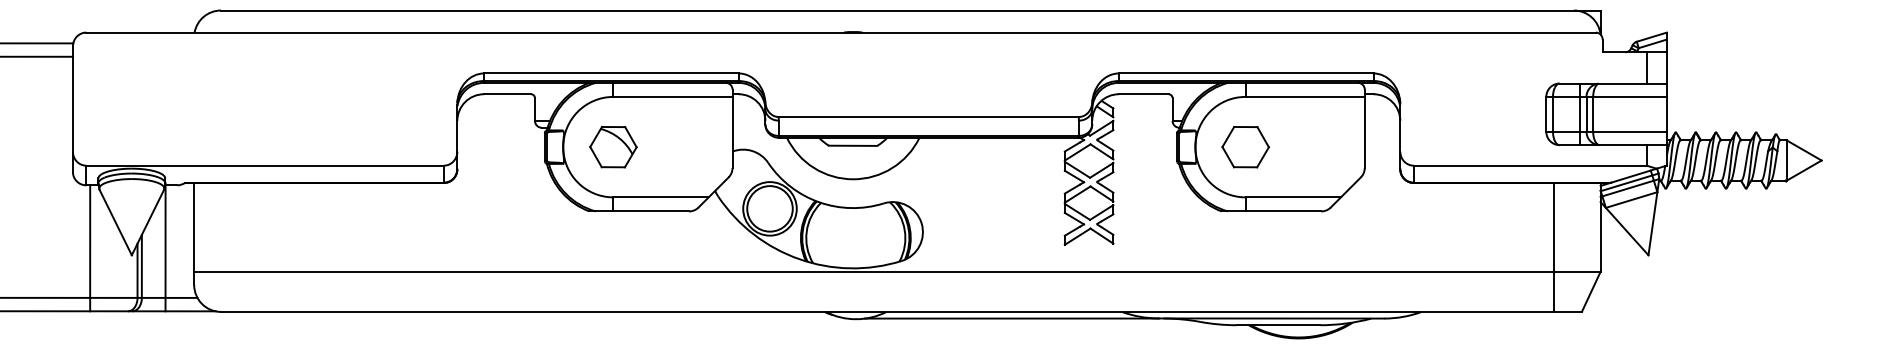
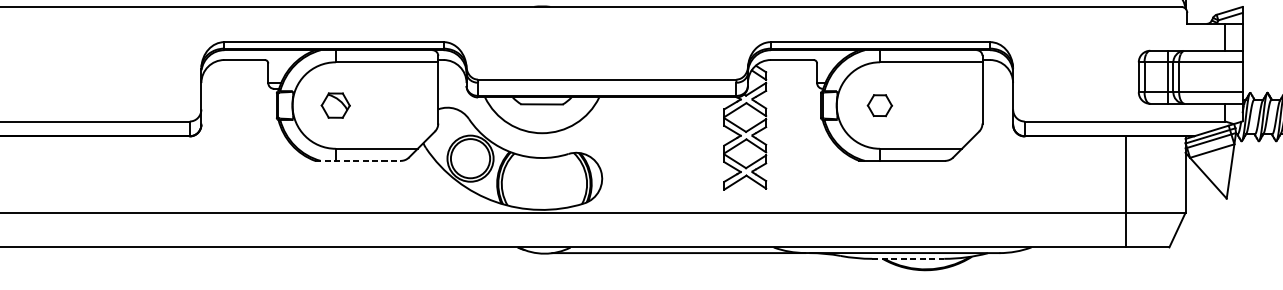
part: (613, 147) -> (335, 105), size x0.7
part: (1245, 147) -> (879, 105), size x0.6
line: (639, 211) -> (358, 160), solid -> dashed
line: (1553, 246) -> (1126, 191), moved
line: (1278, 325) -> (908, 259), solid -> dashed

